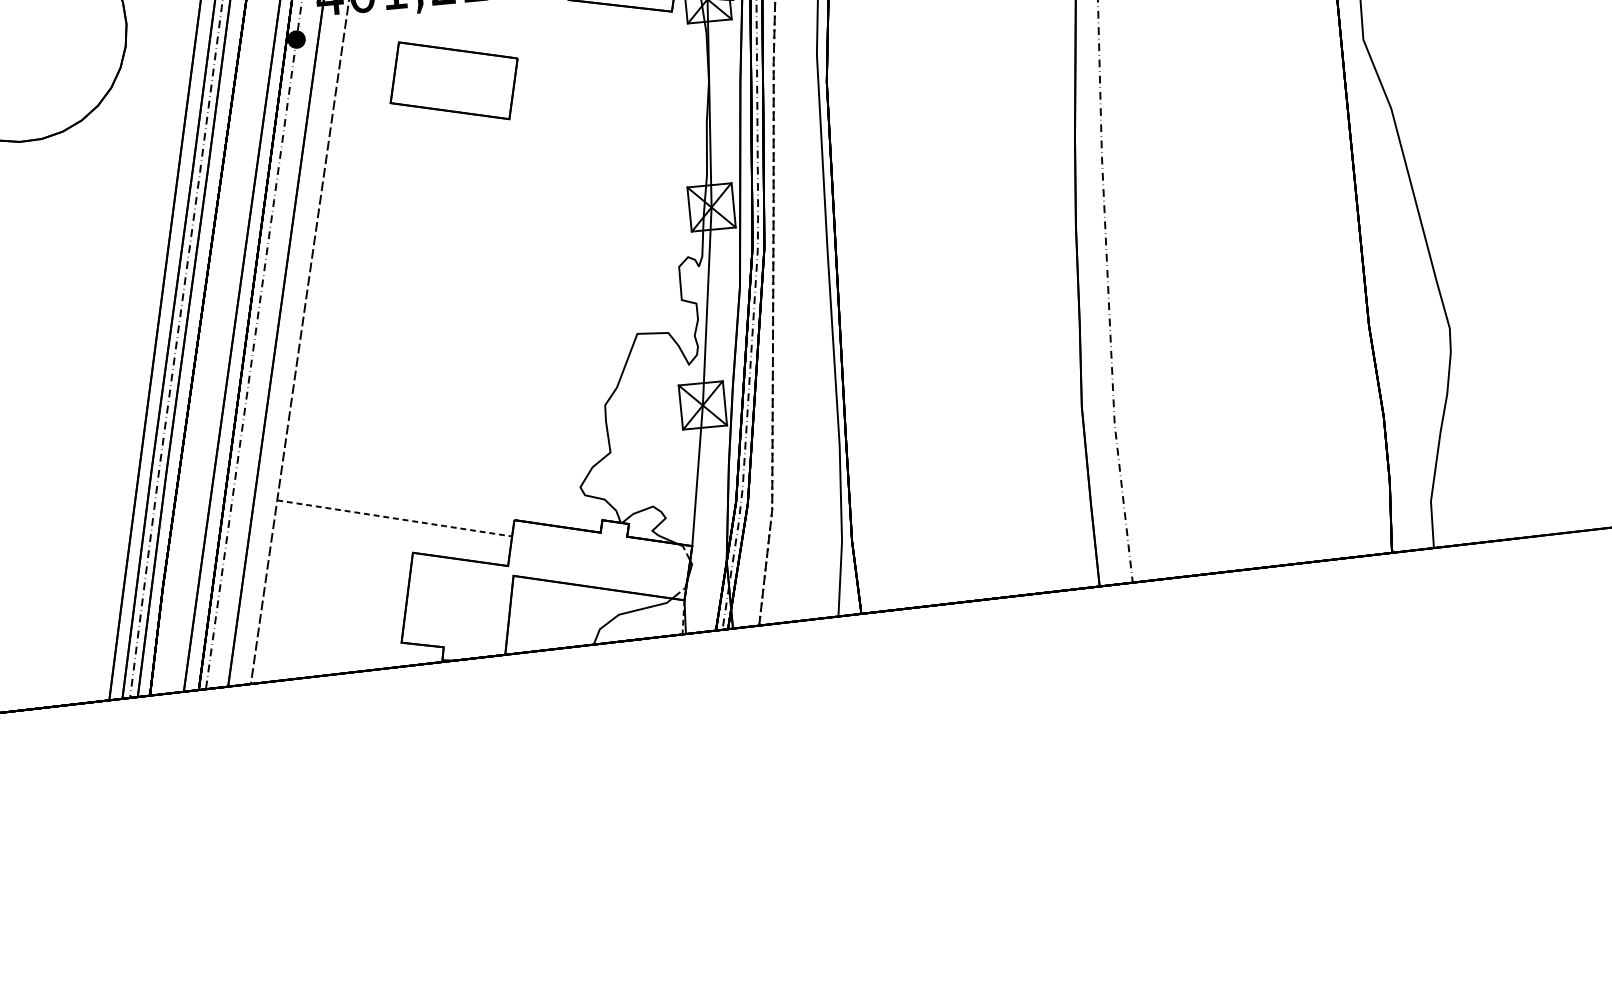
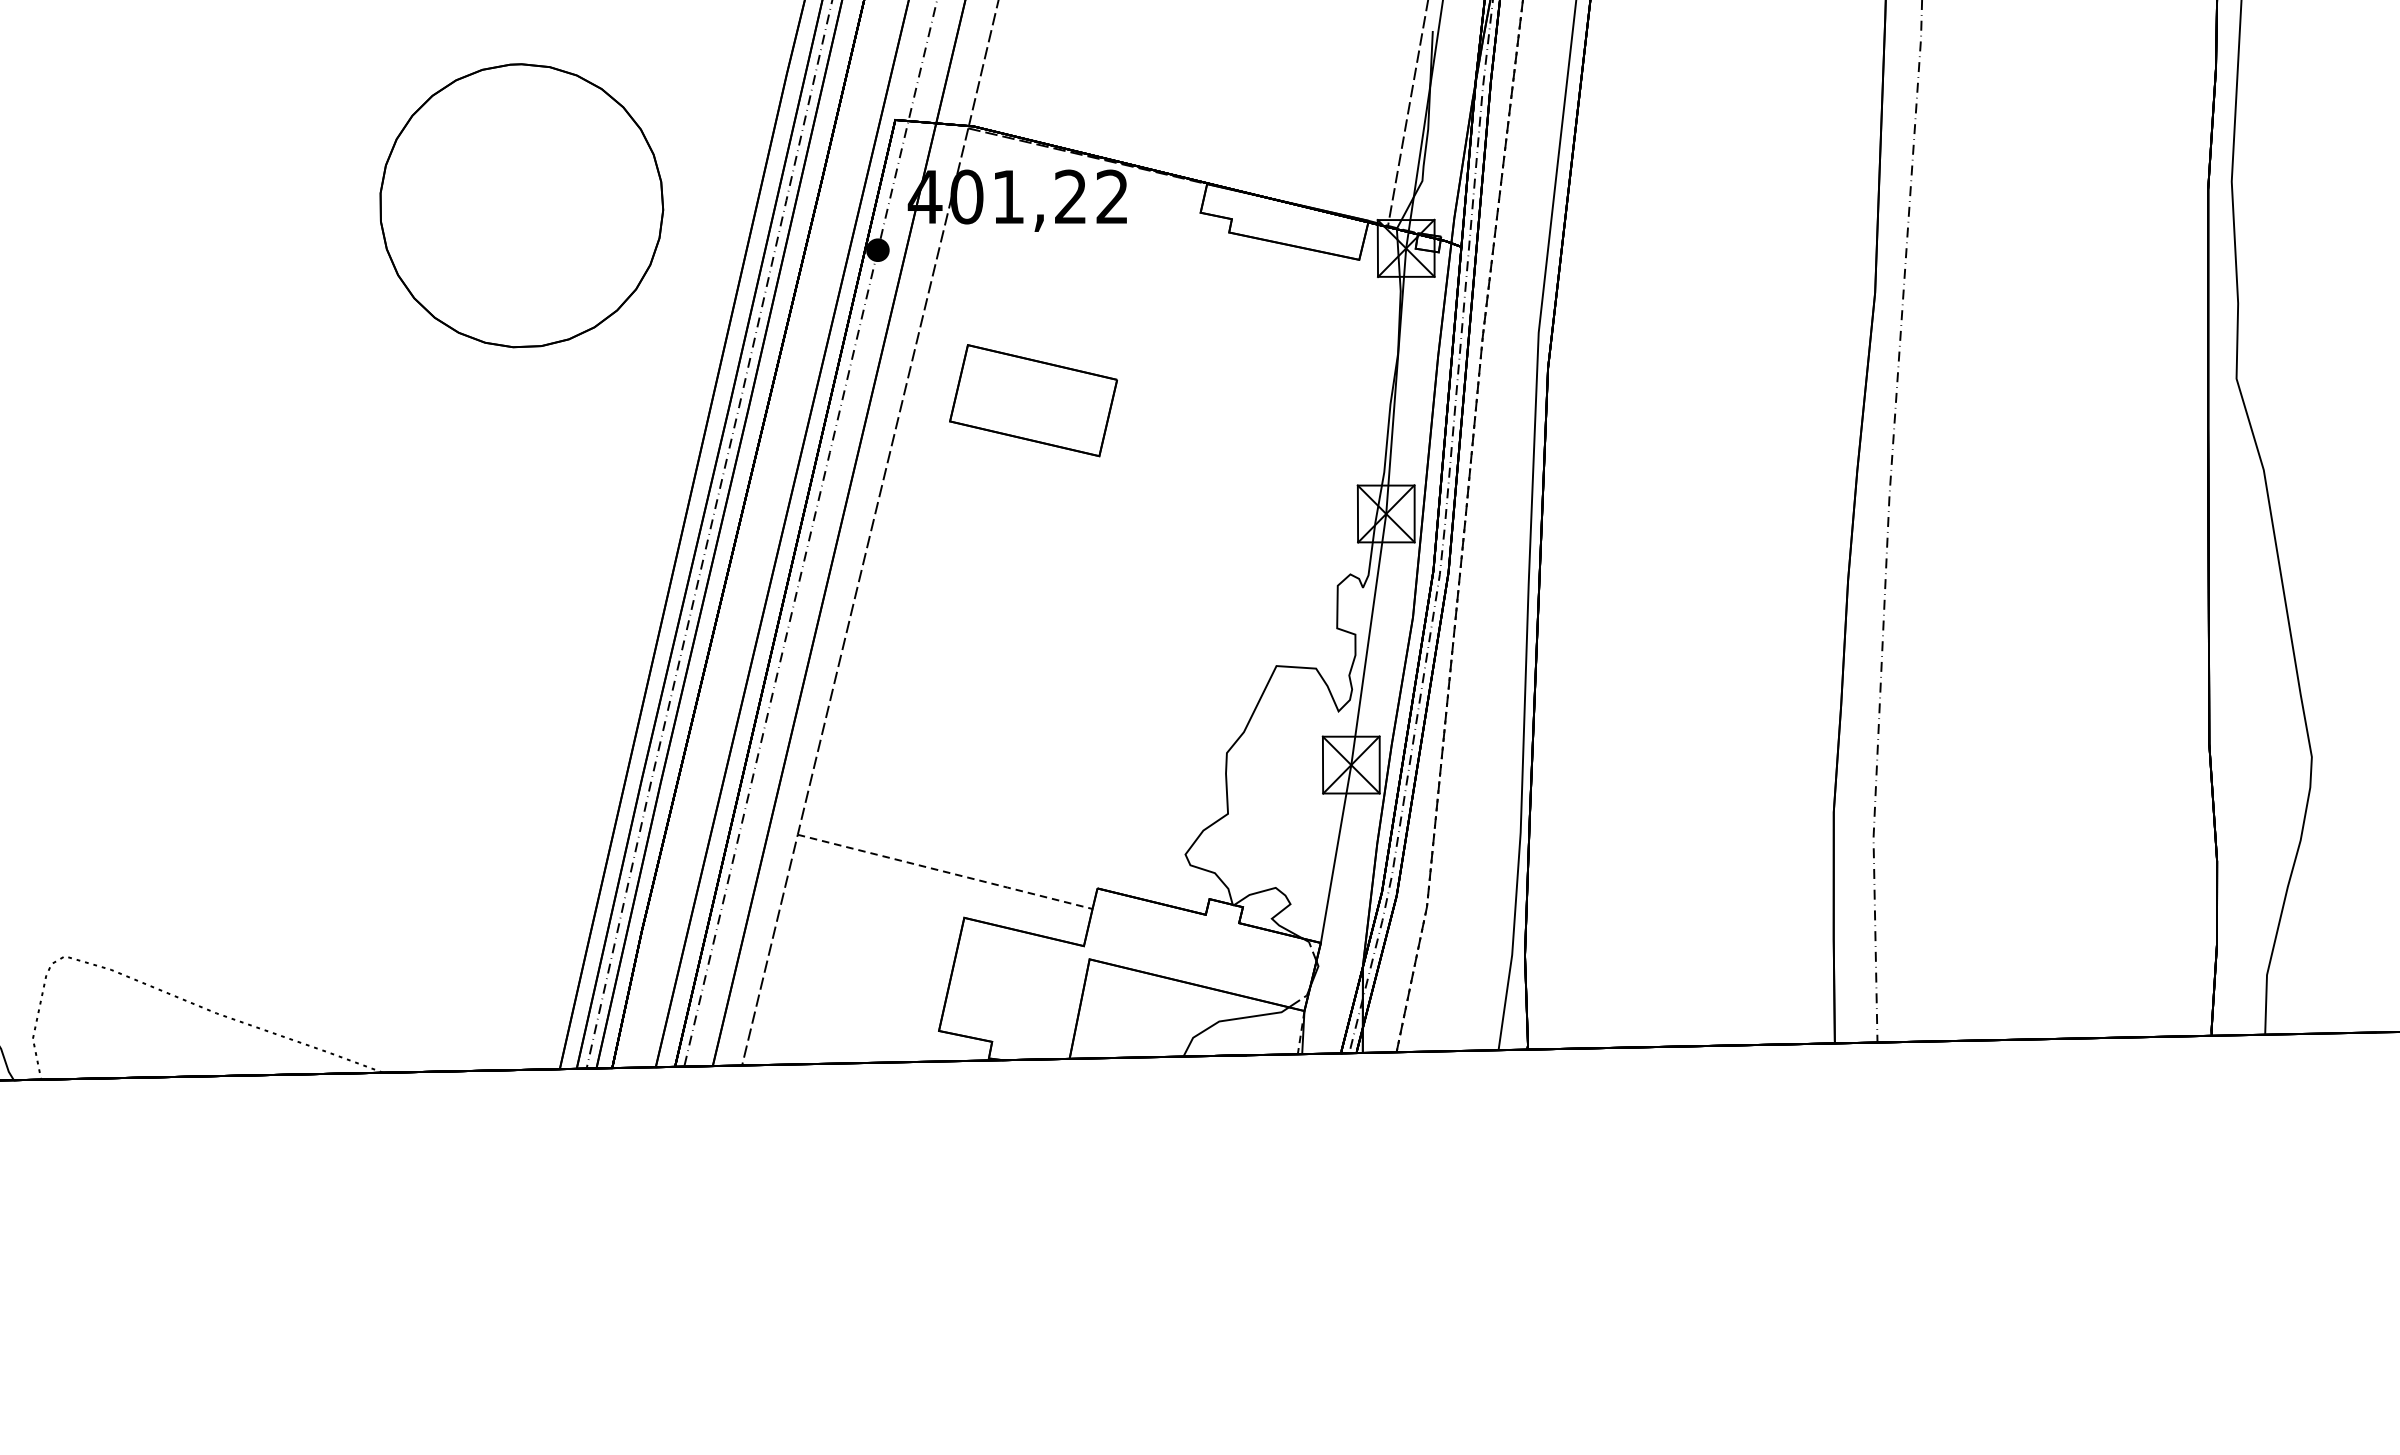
part: (454, 80) -> (1033, 400), moved

